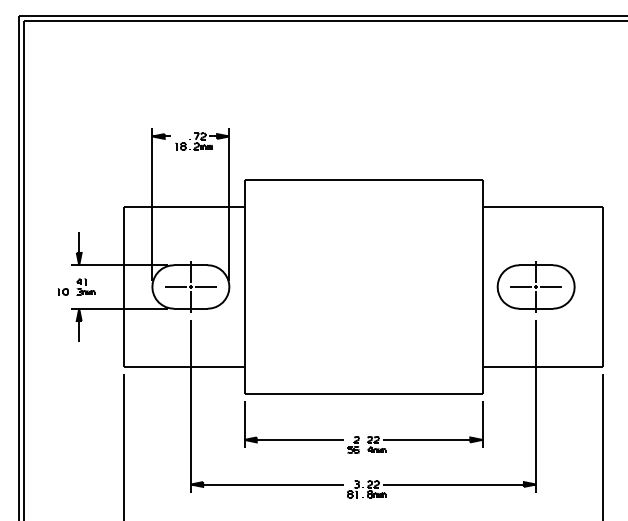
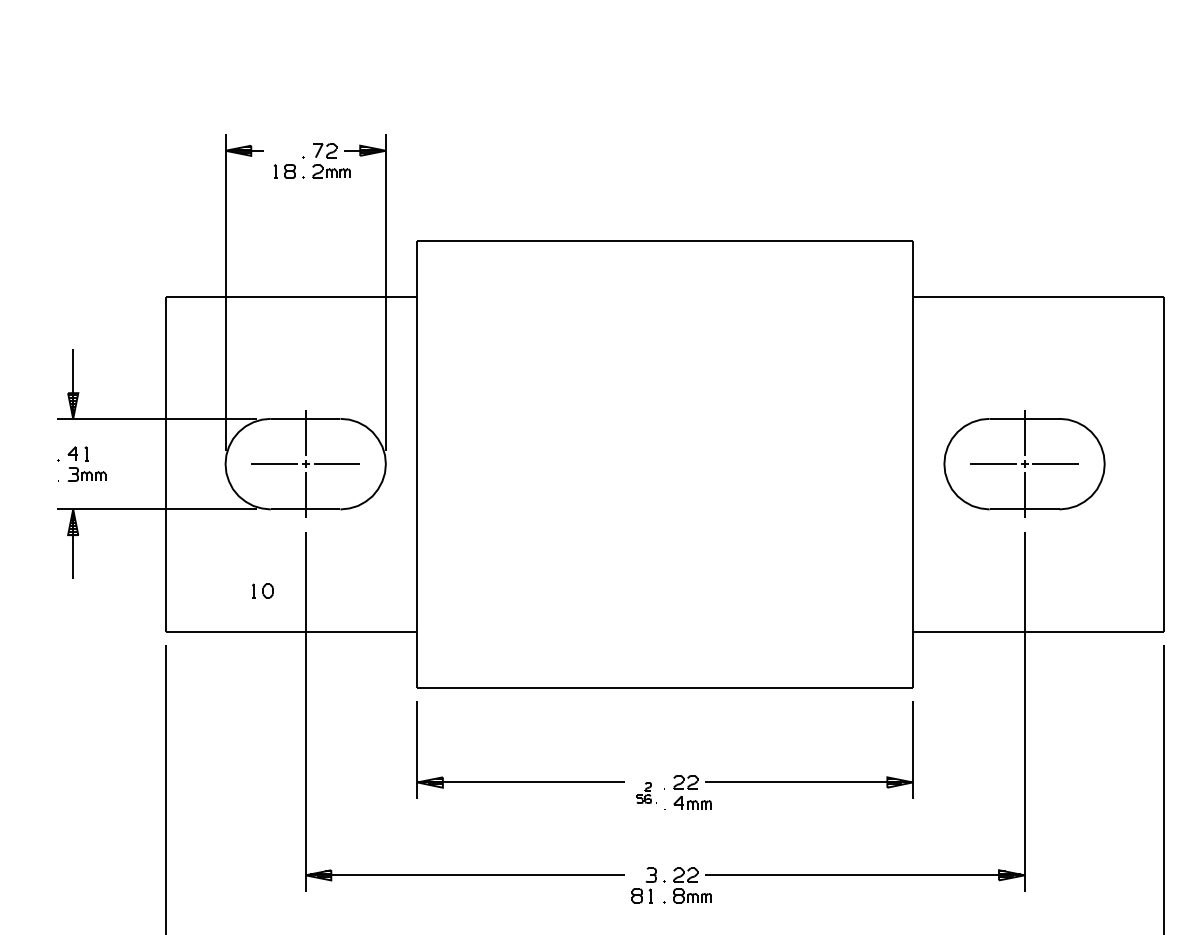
part: (62, 291) -> (261, 590), moved
part: (353, 444) -> (644, 792), size x0.6

